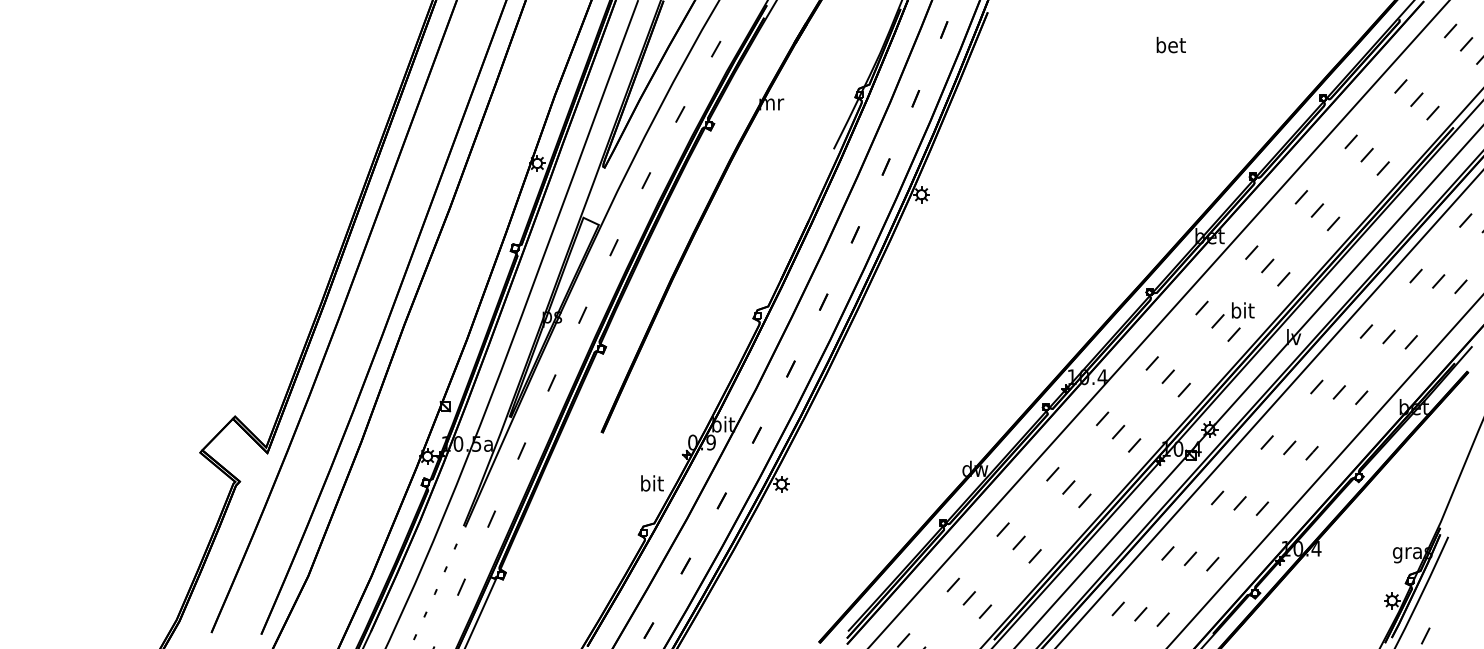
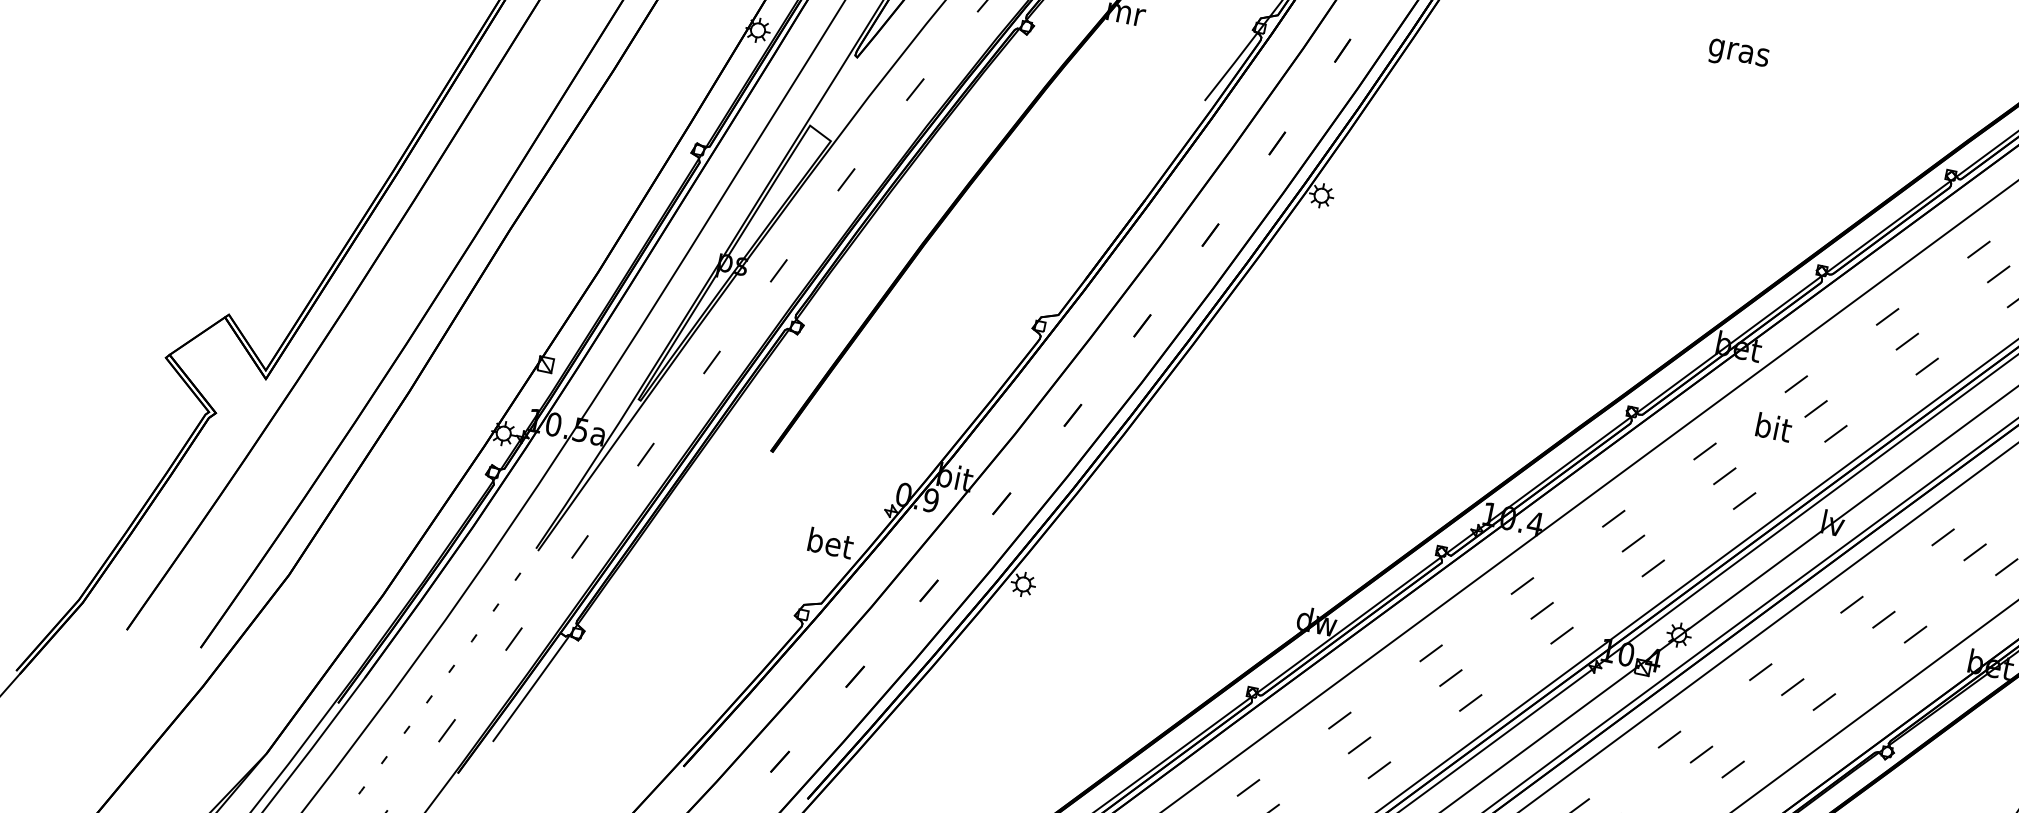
text: (1170, 46) -> (1738, 51), bet -> gras
text: (1243, 310) -> (1774, 427), moved
text: (652, 483) -> (830, 543), bit -> bet

